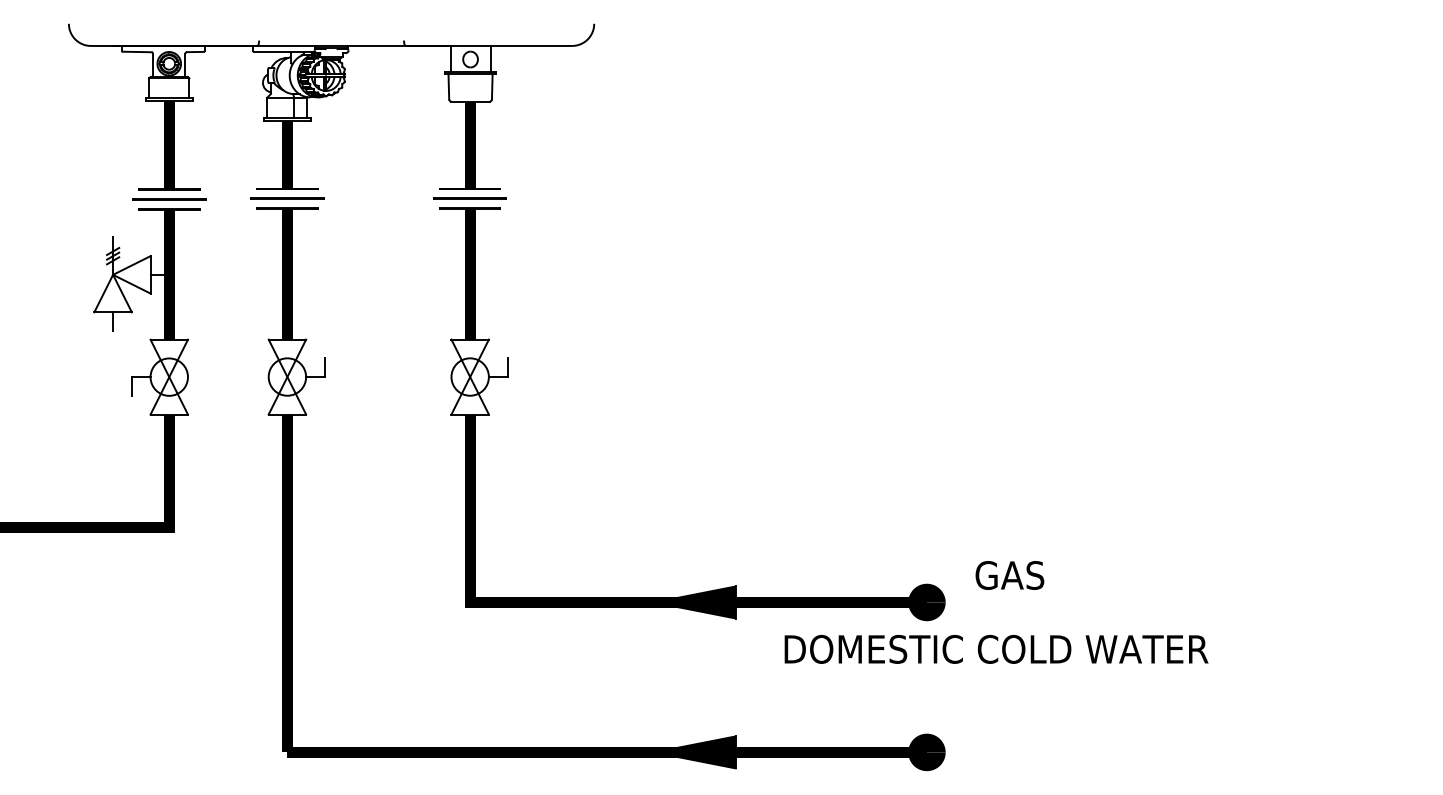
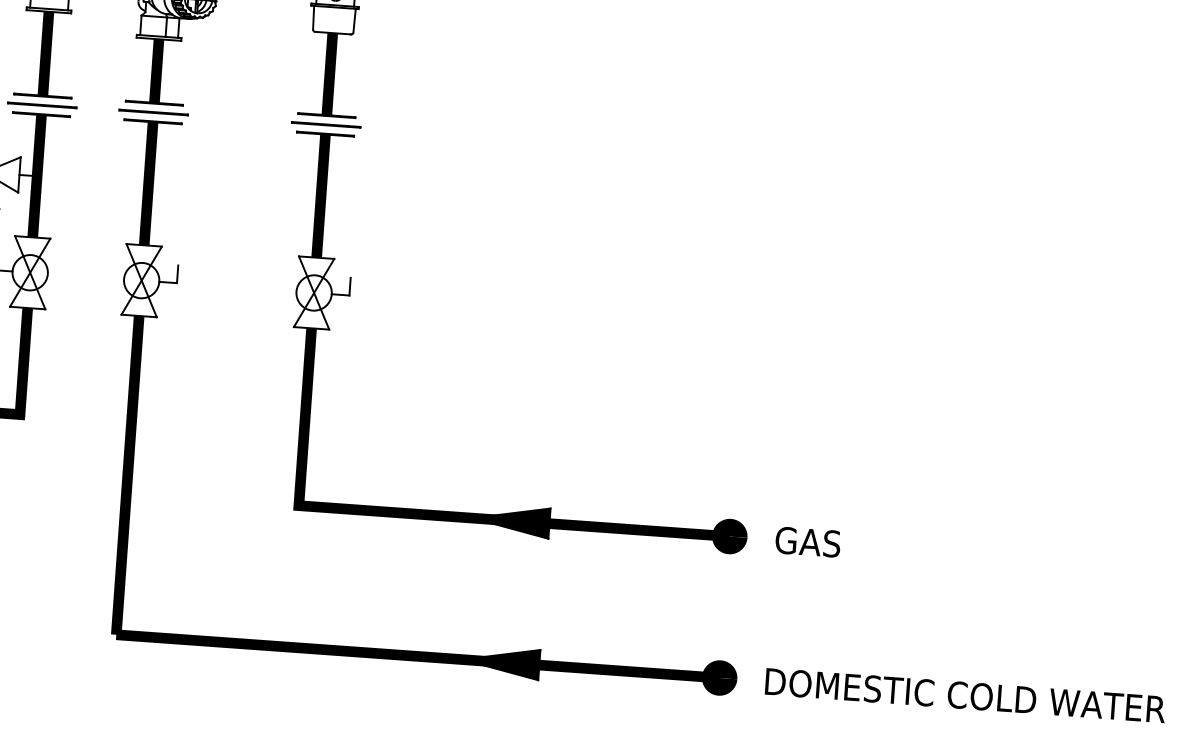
text: (1009, 575) -> (807, 542), moved
text: (996, 648) -> (965, 694), moved

